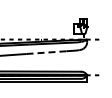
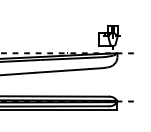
line: (46, 52) -> (62, 70), dashed -> solid

